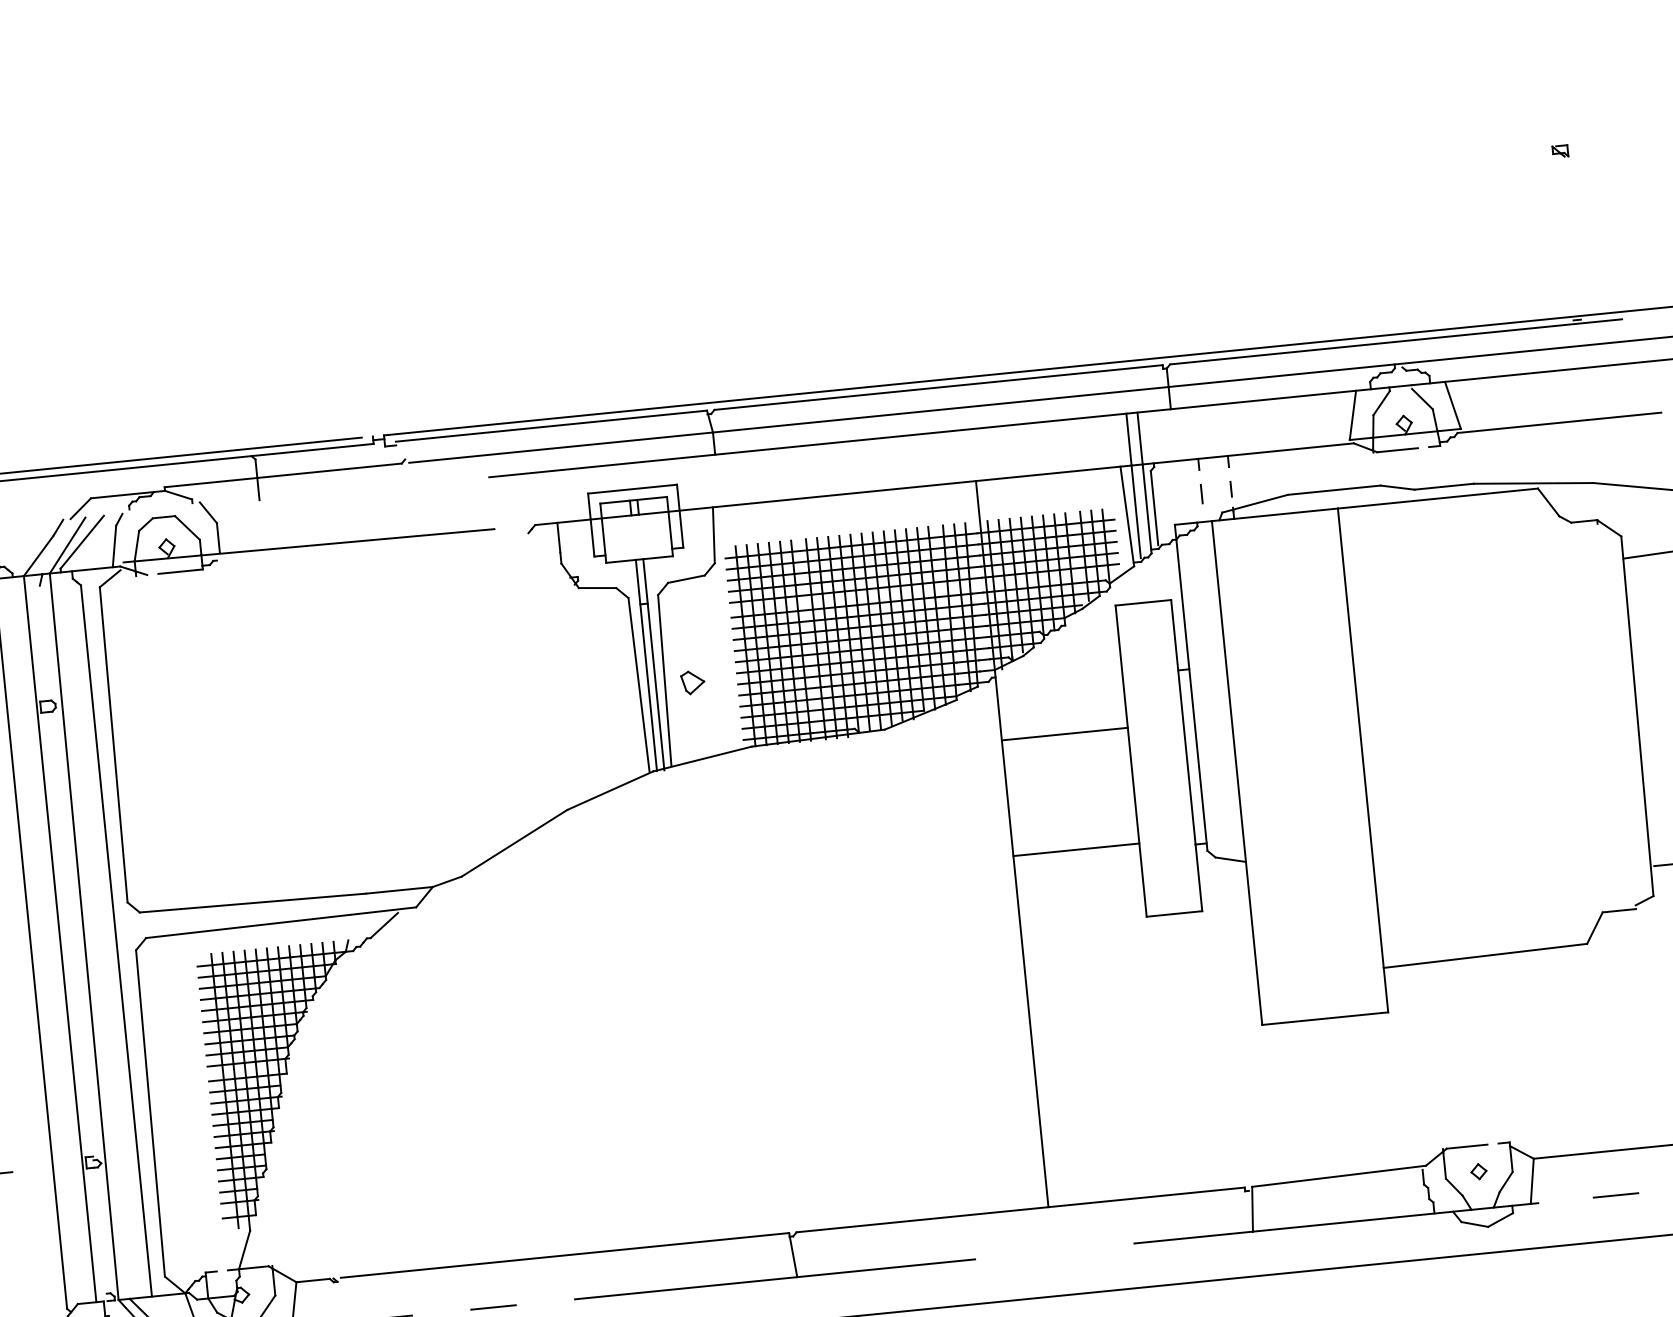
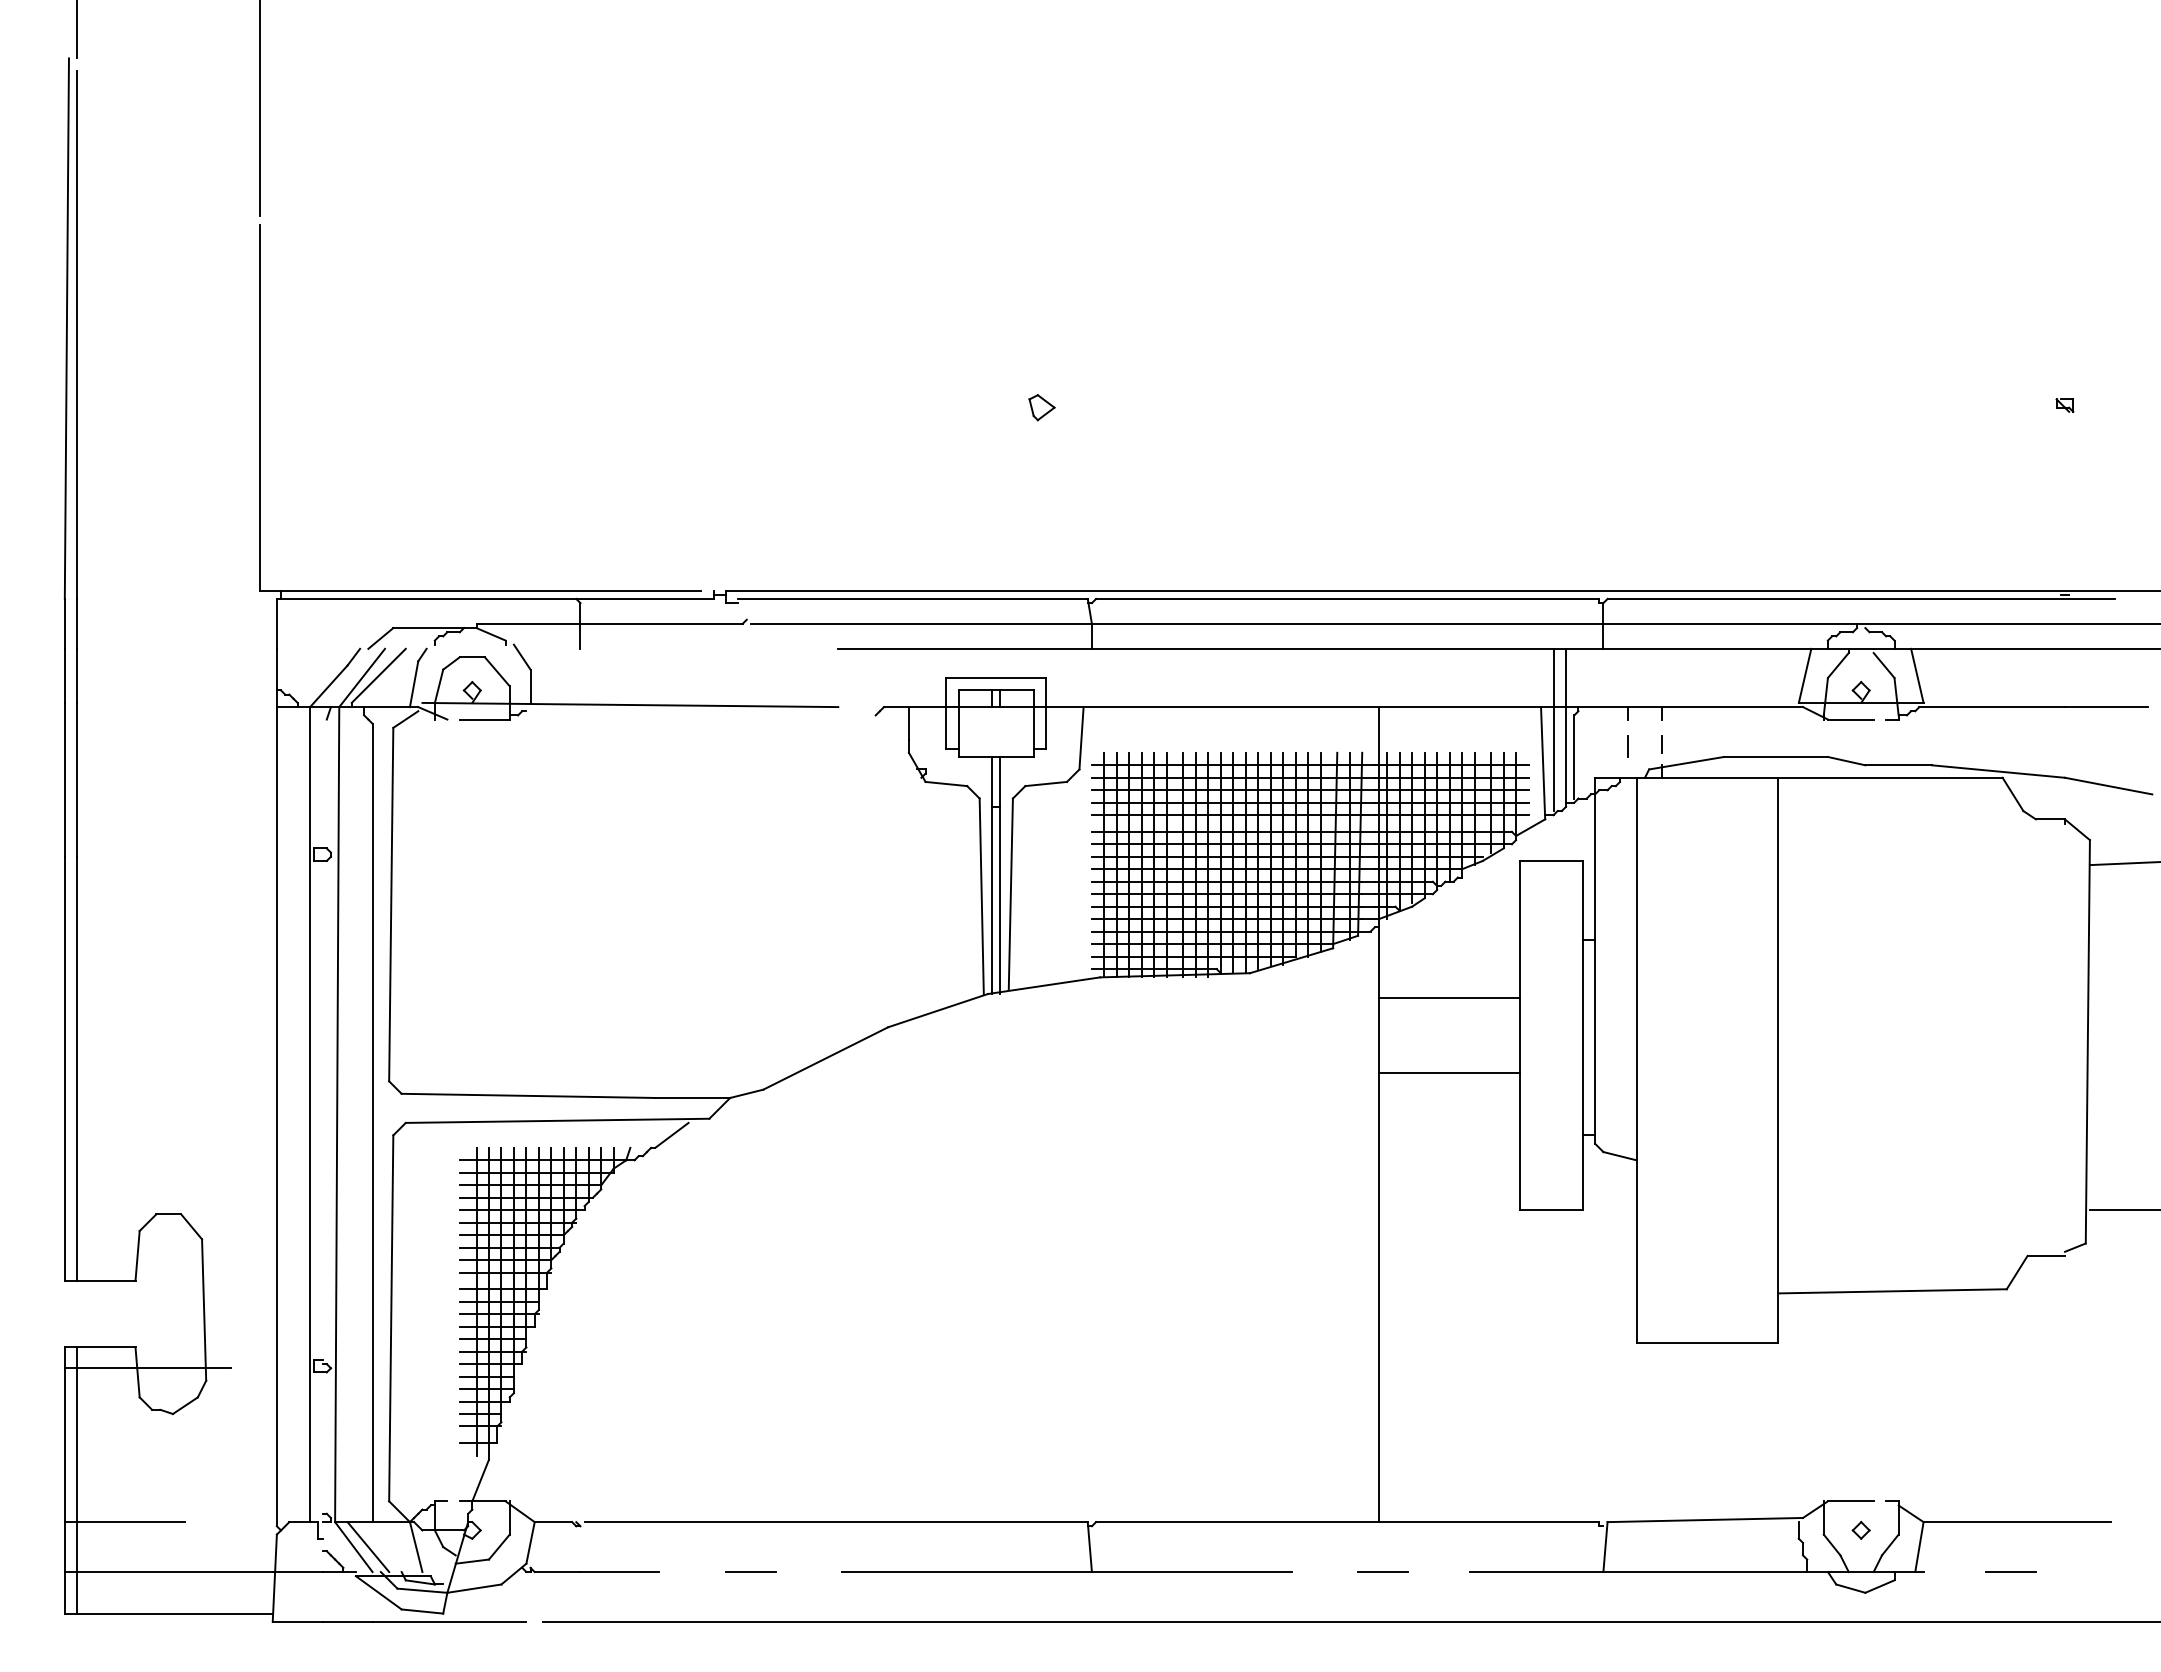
part: (692, 682) -> (1041, 407), moved
line: (1076, 850) -> (1449, 1073), moved
line: (1056, 1250) -> (1382, 1571), added

